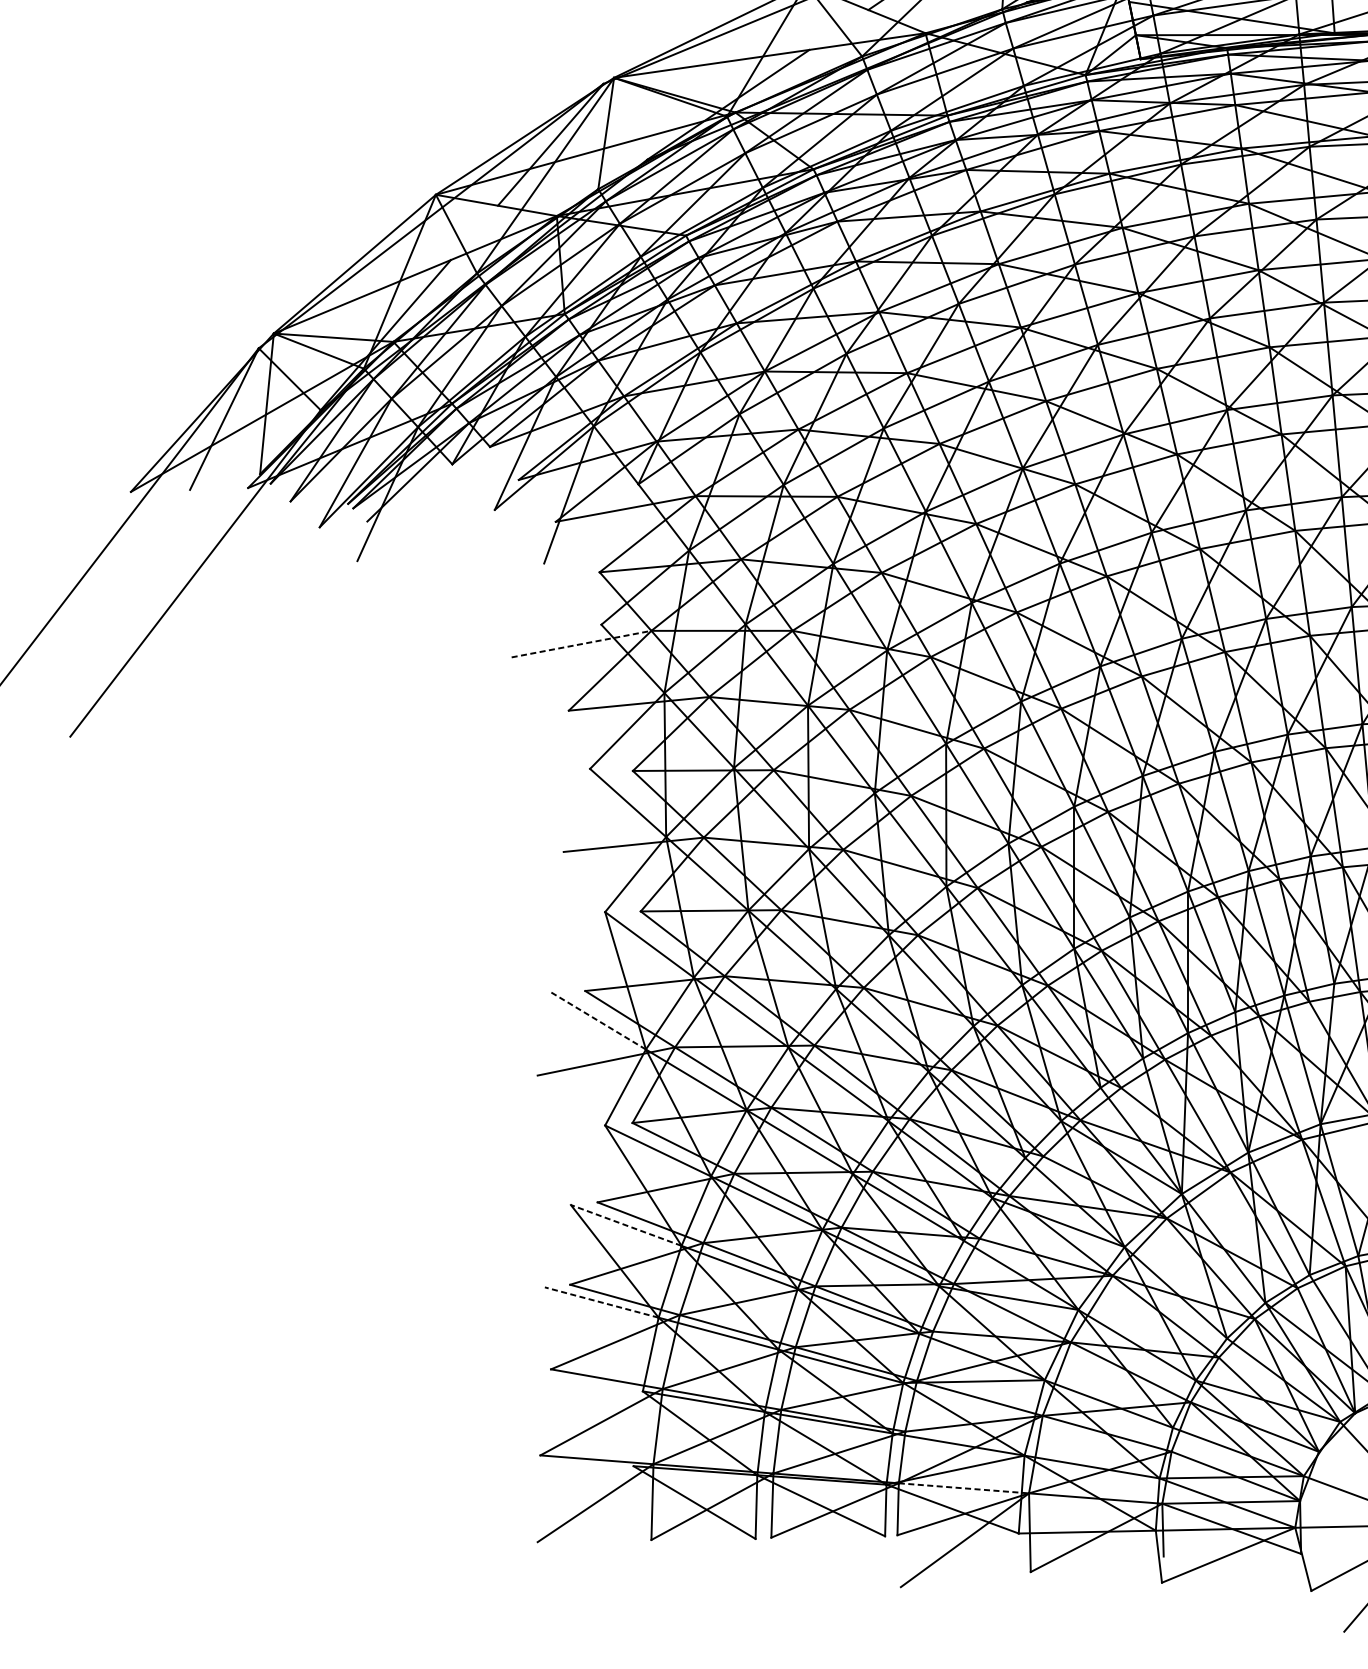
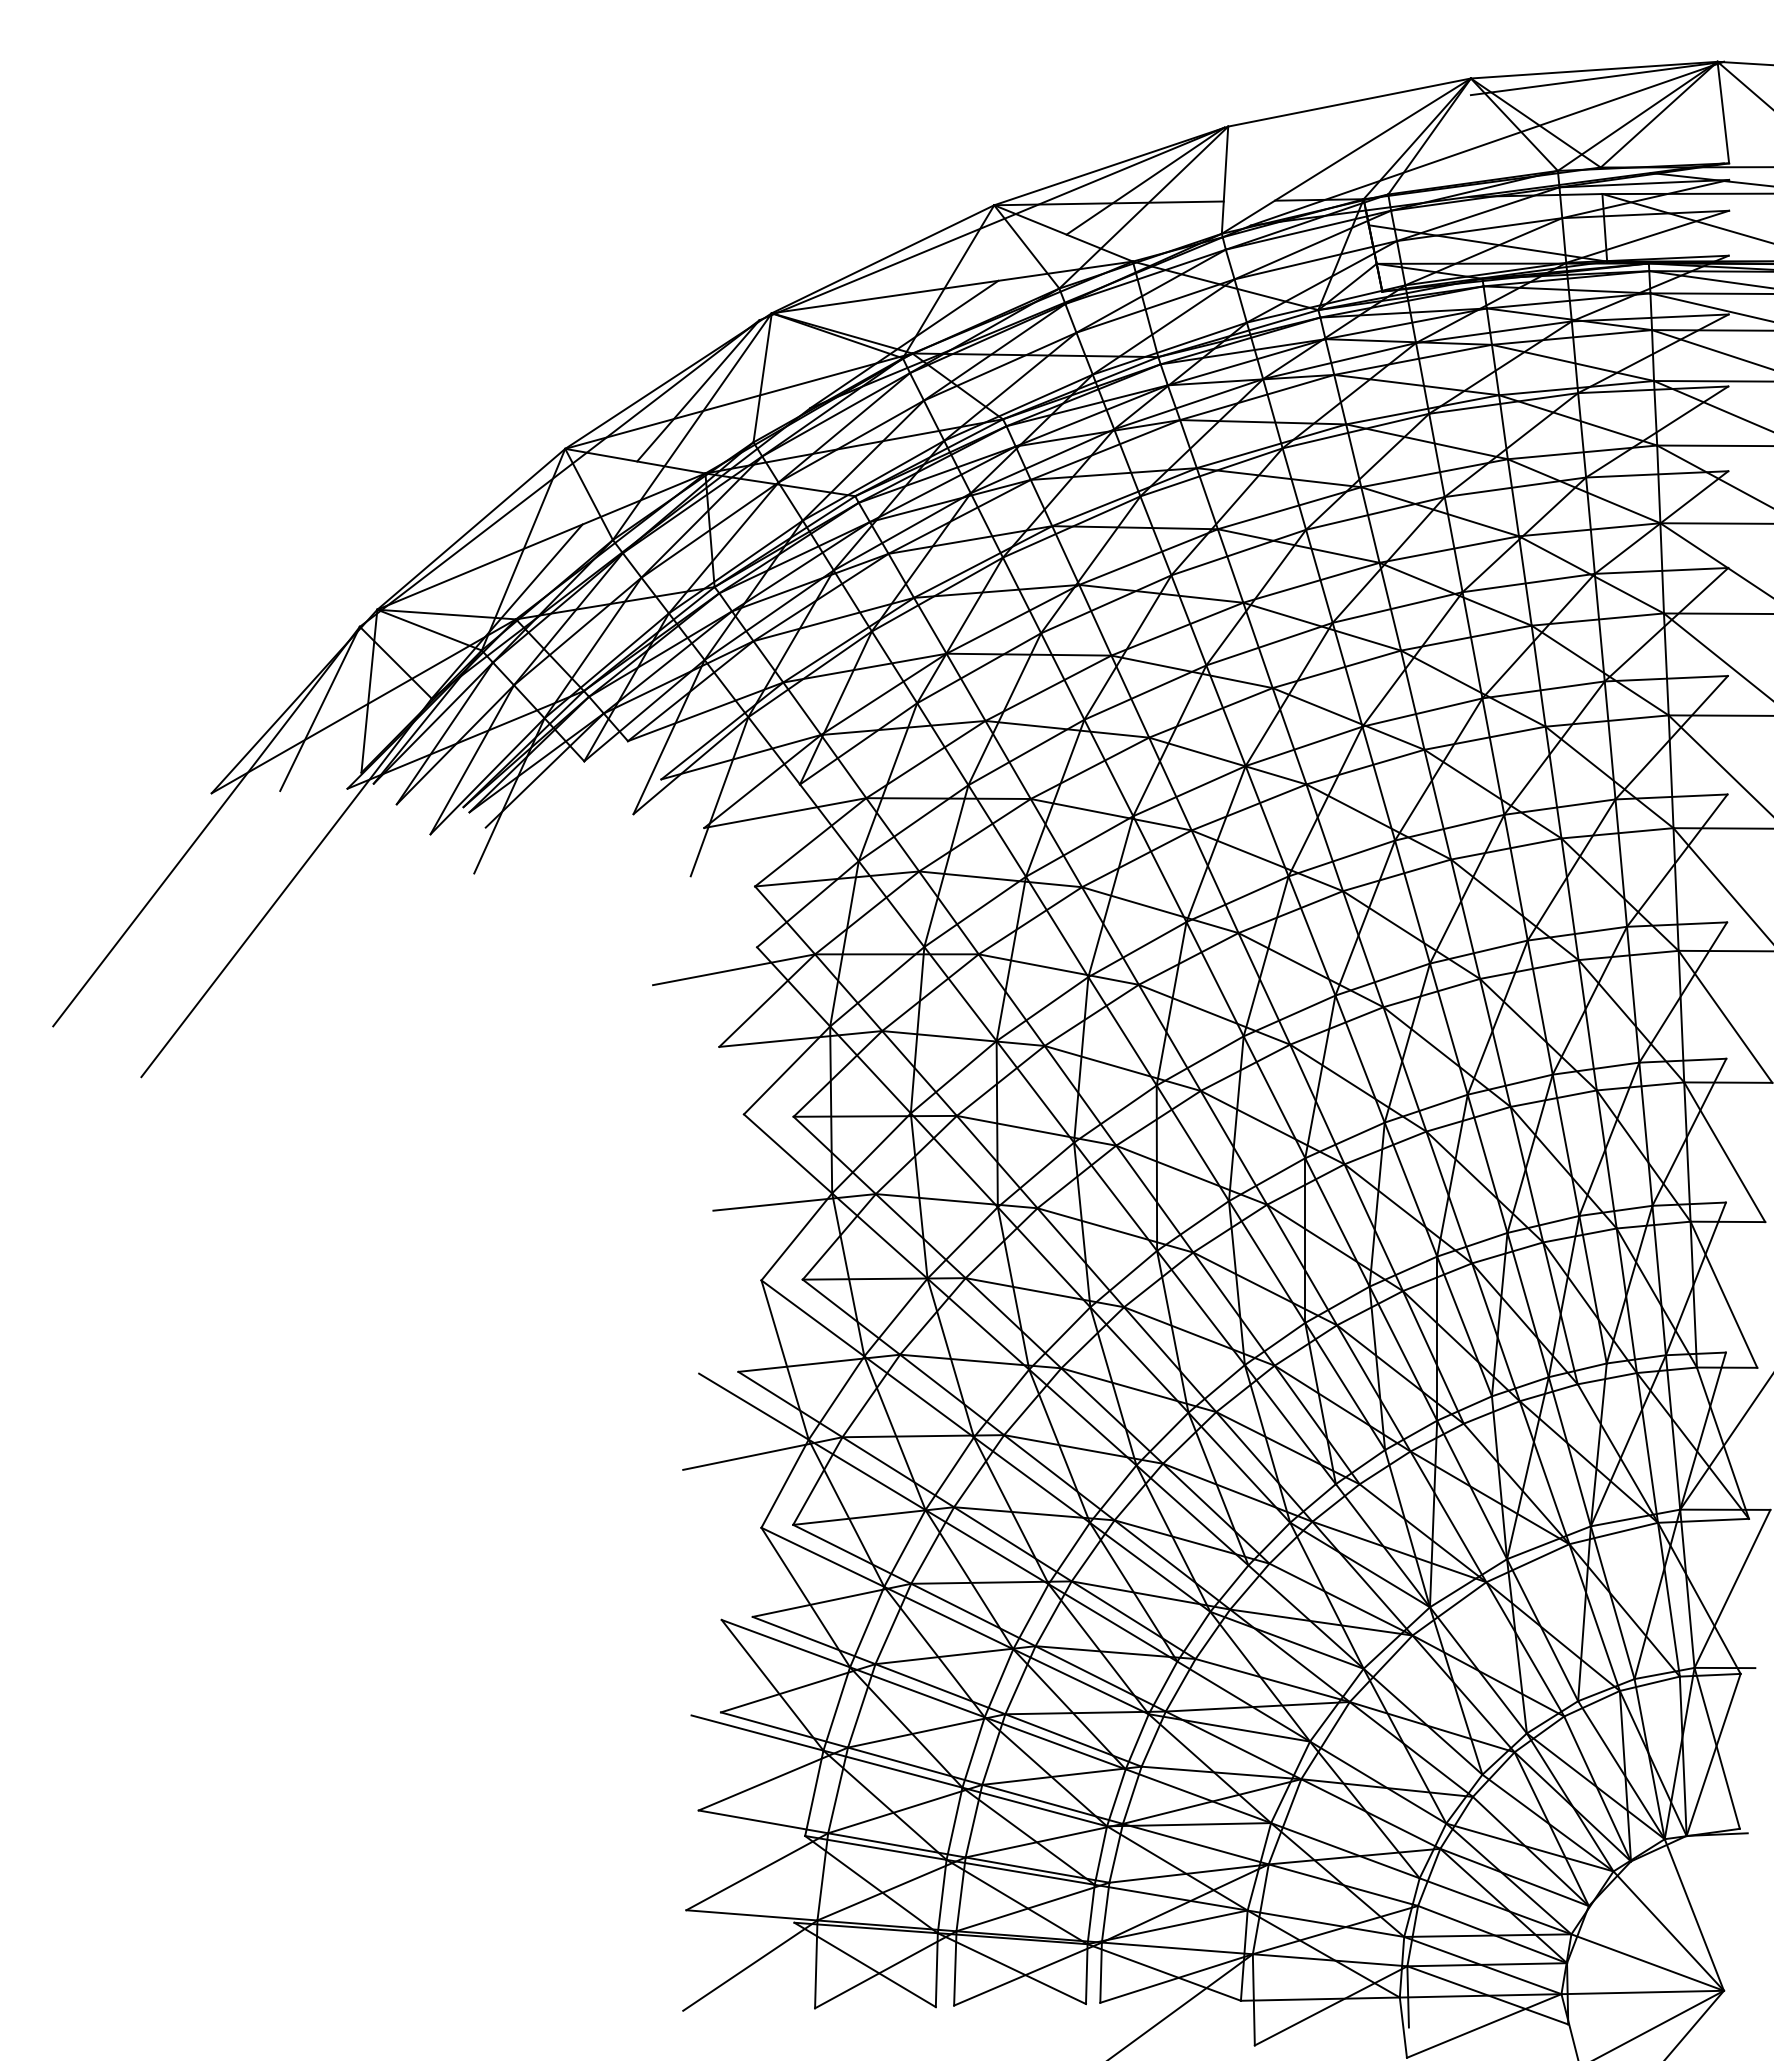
line: (581, 643) -> (734, 969), dashed -> solid
line: (598, 1020) -> (753, 1406), dashed -> solid
line: (625, 1225) -> (785, 1643), dashed -> solid
line: (601, 1302) -> (757, 1732), dashed -> solid
line: (964, 1488) -> (1177, 1948), dashed -> solid

